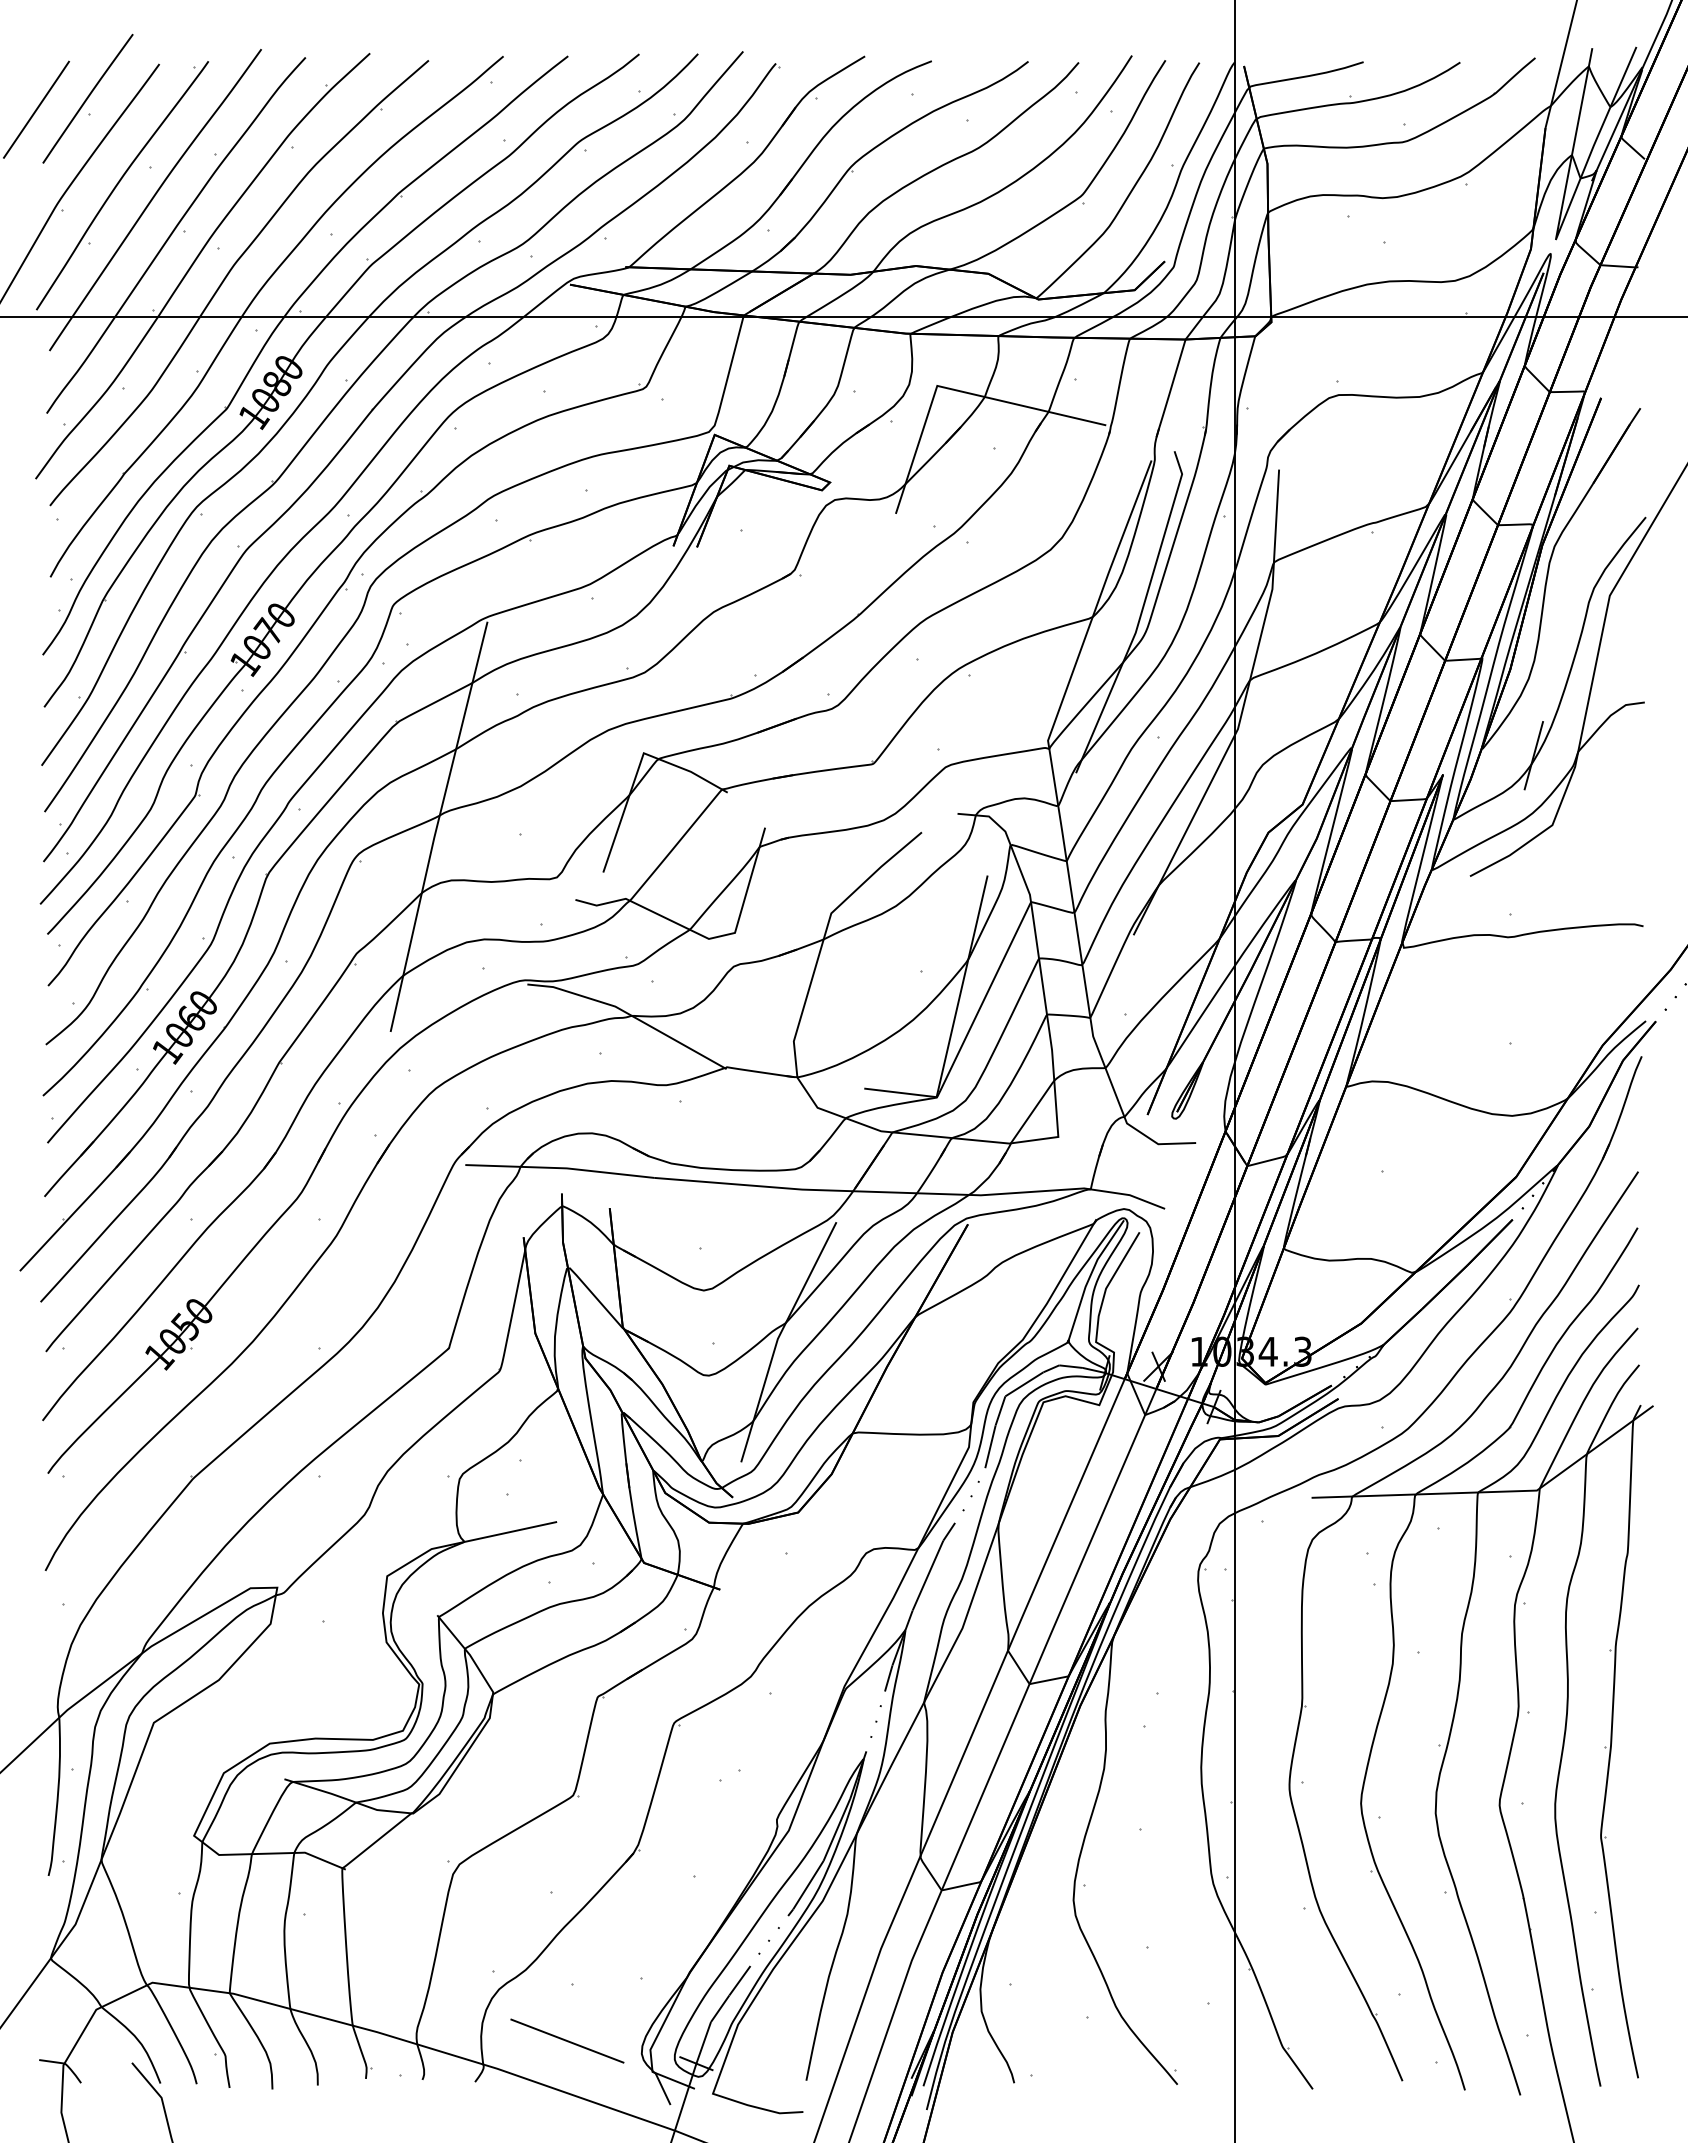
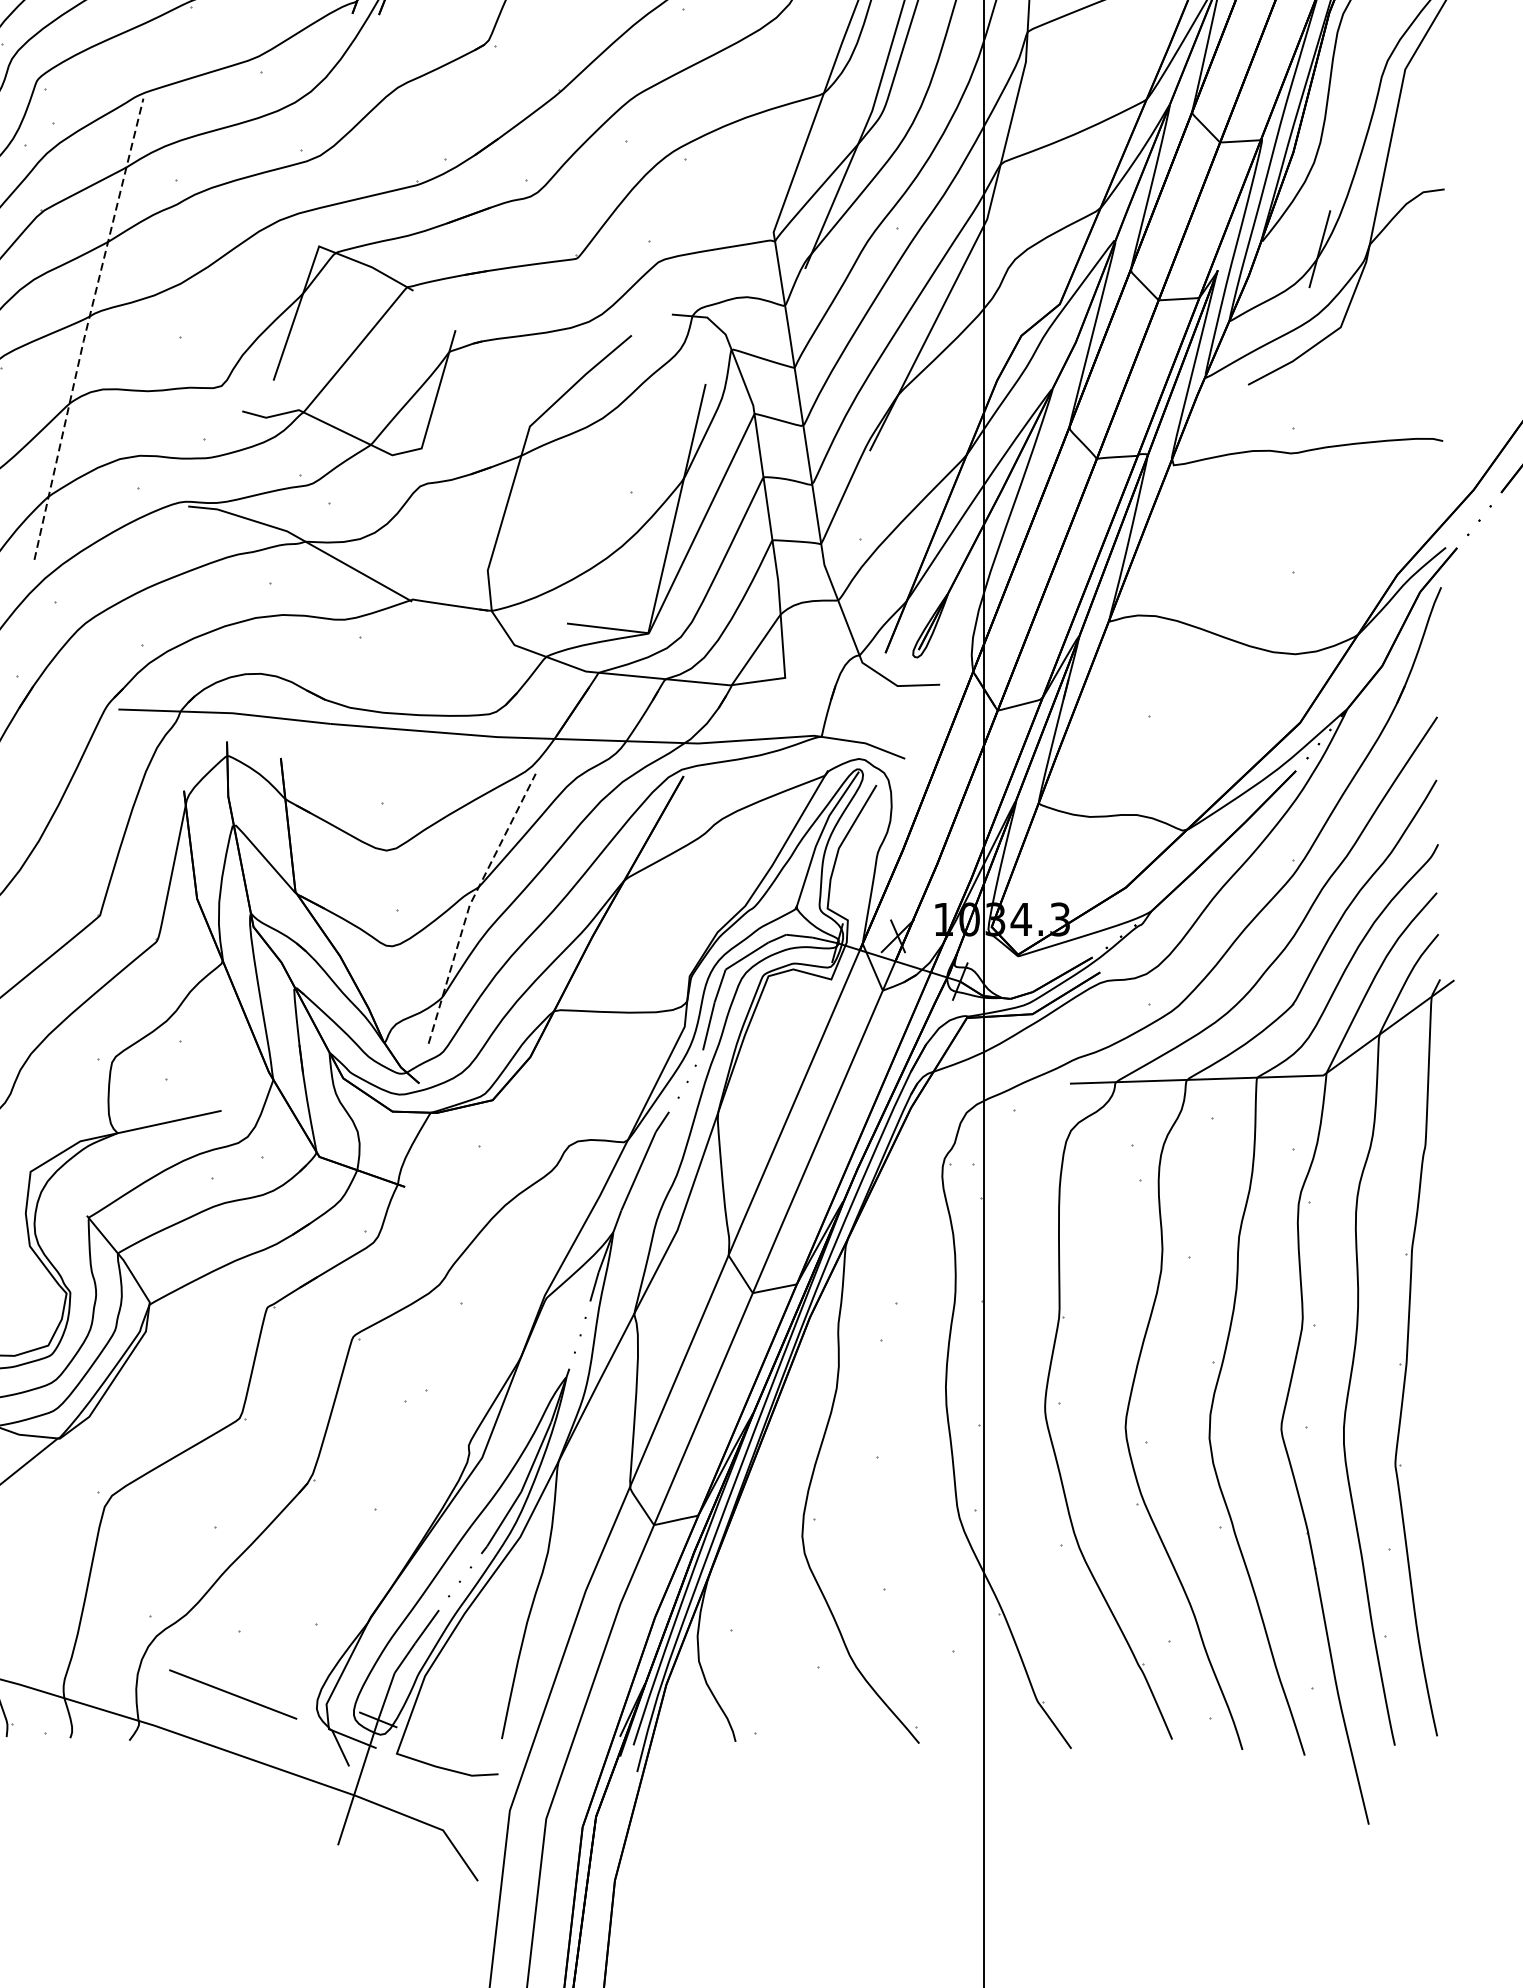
line: (436, 827) -> (86, 329), solid -> dashed
line: (778, 1338) -> (470, 904), solid -> dashed

